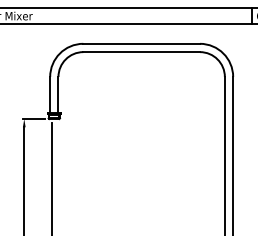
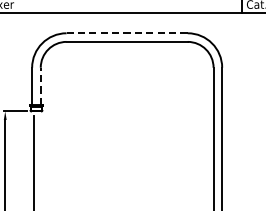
line: (141, 43) -> (126, 32), solid -> dashed
line: (58, 94) -> (40, 85), solid -> dashed

